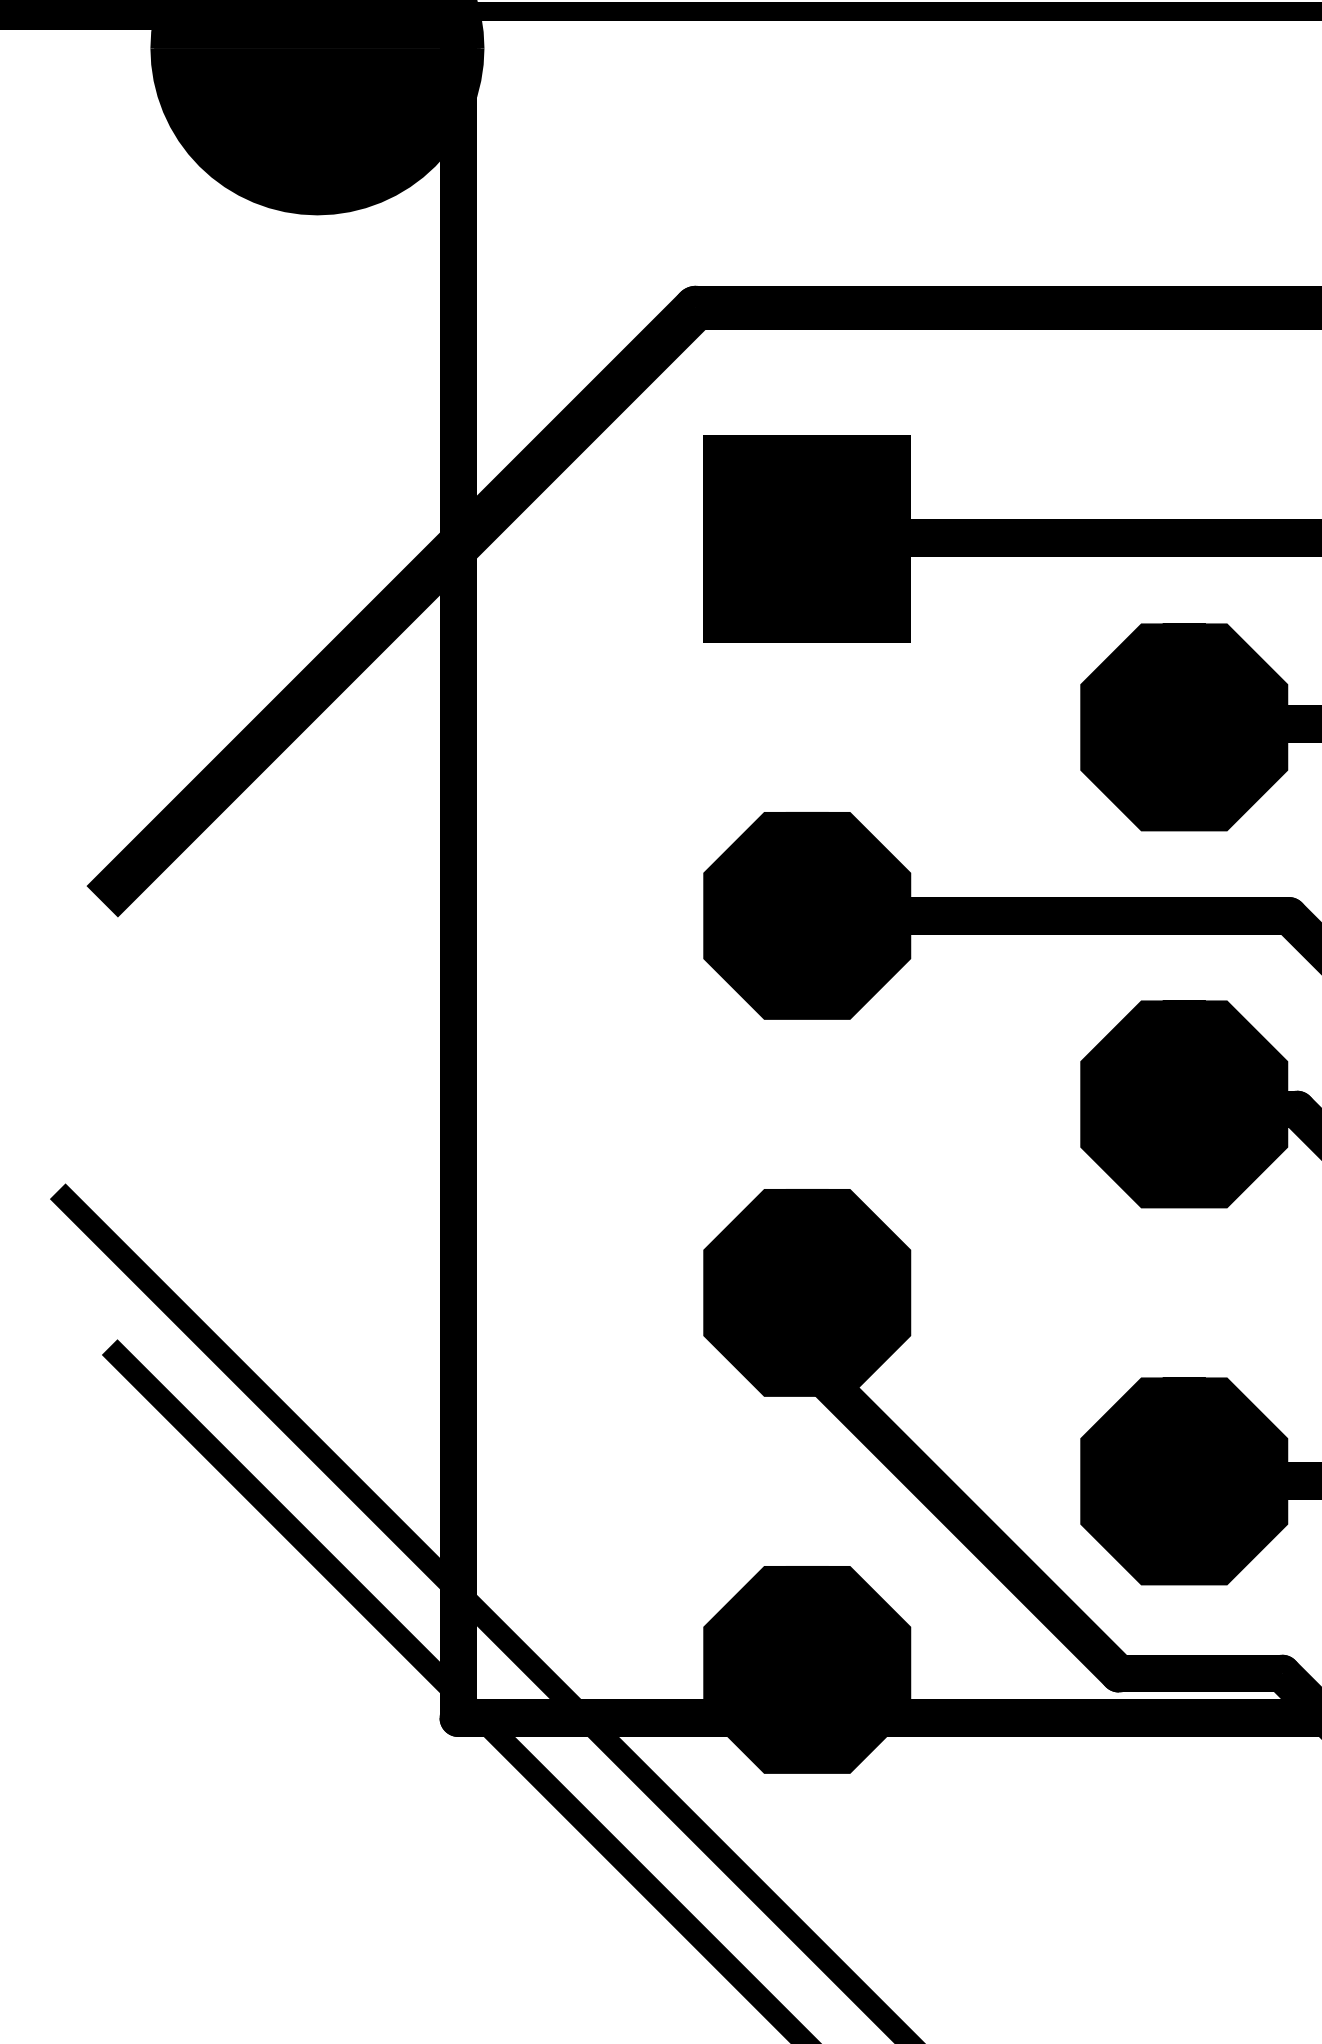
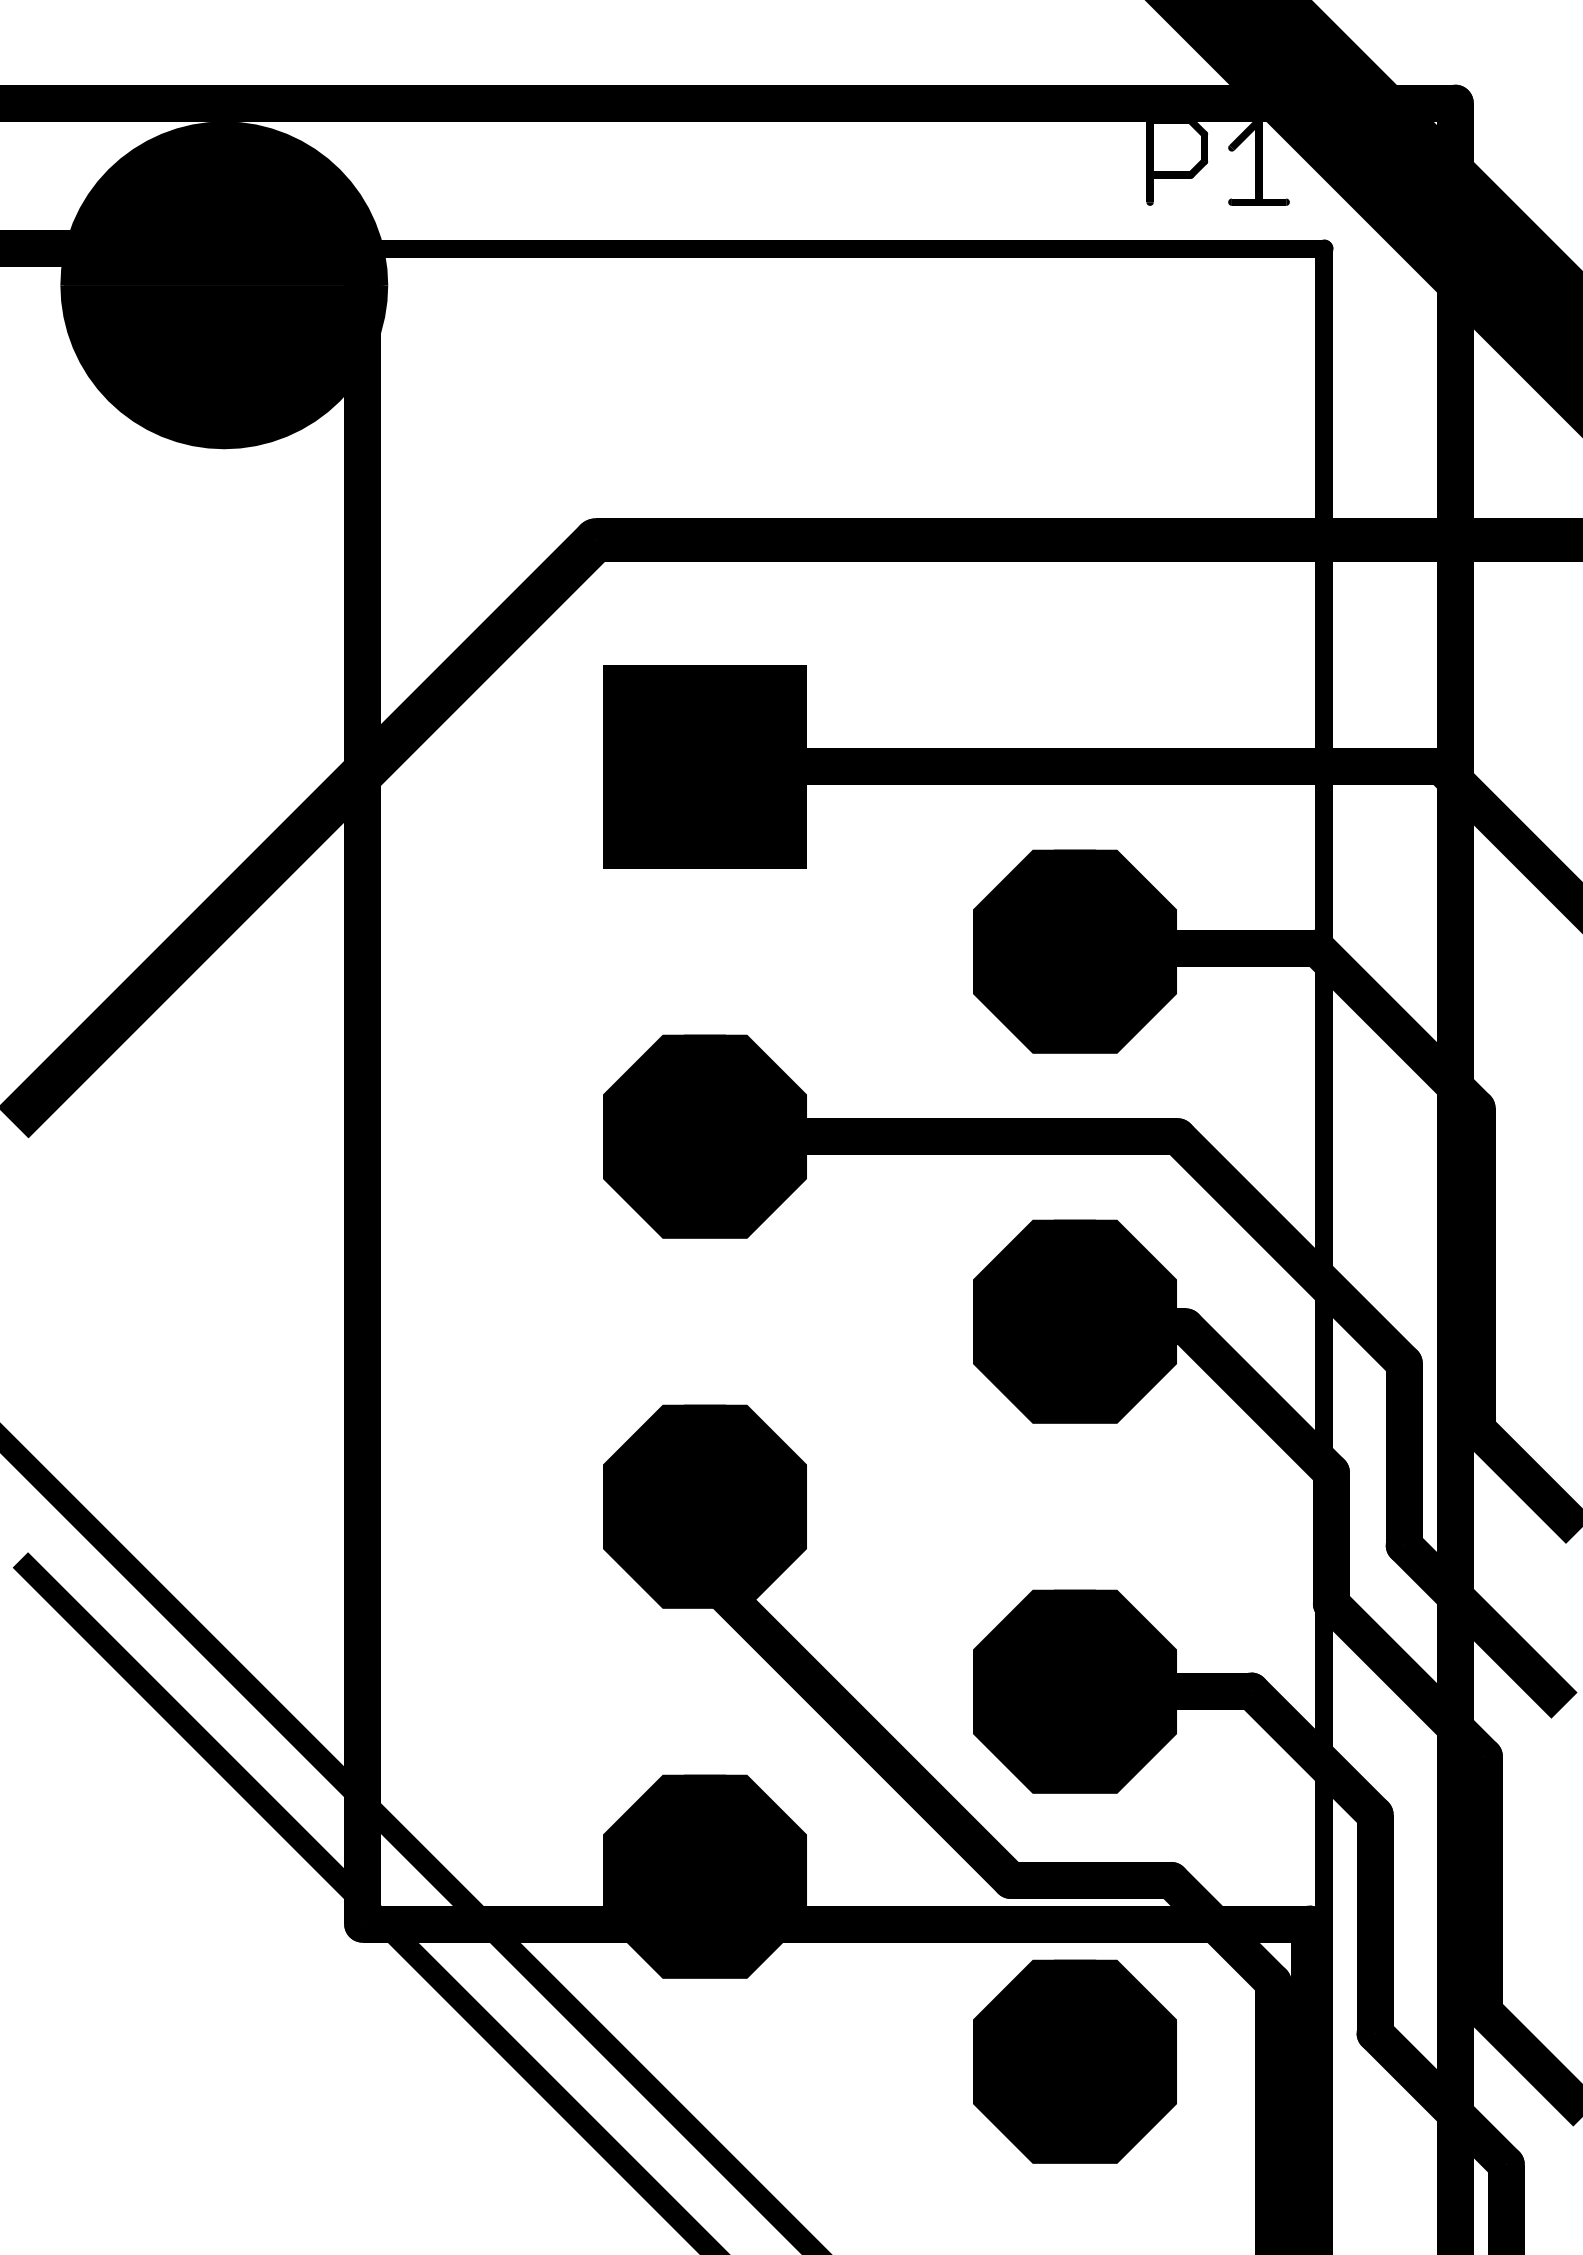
part: (1183, 1858) -> (1074, 2061), added

